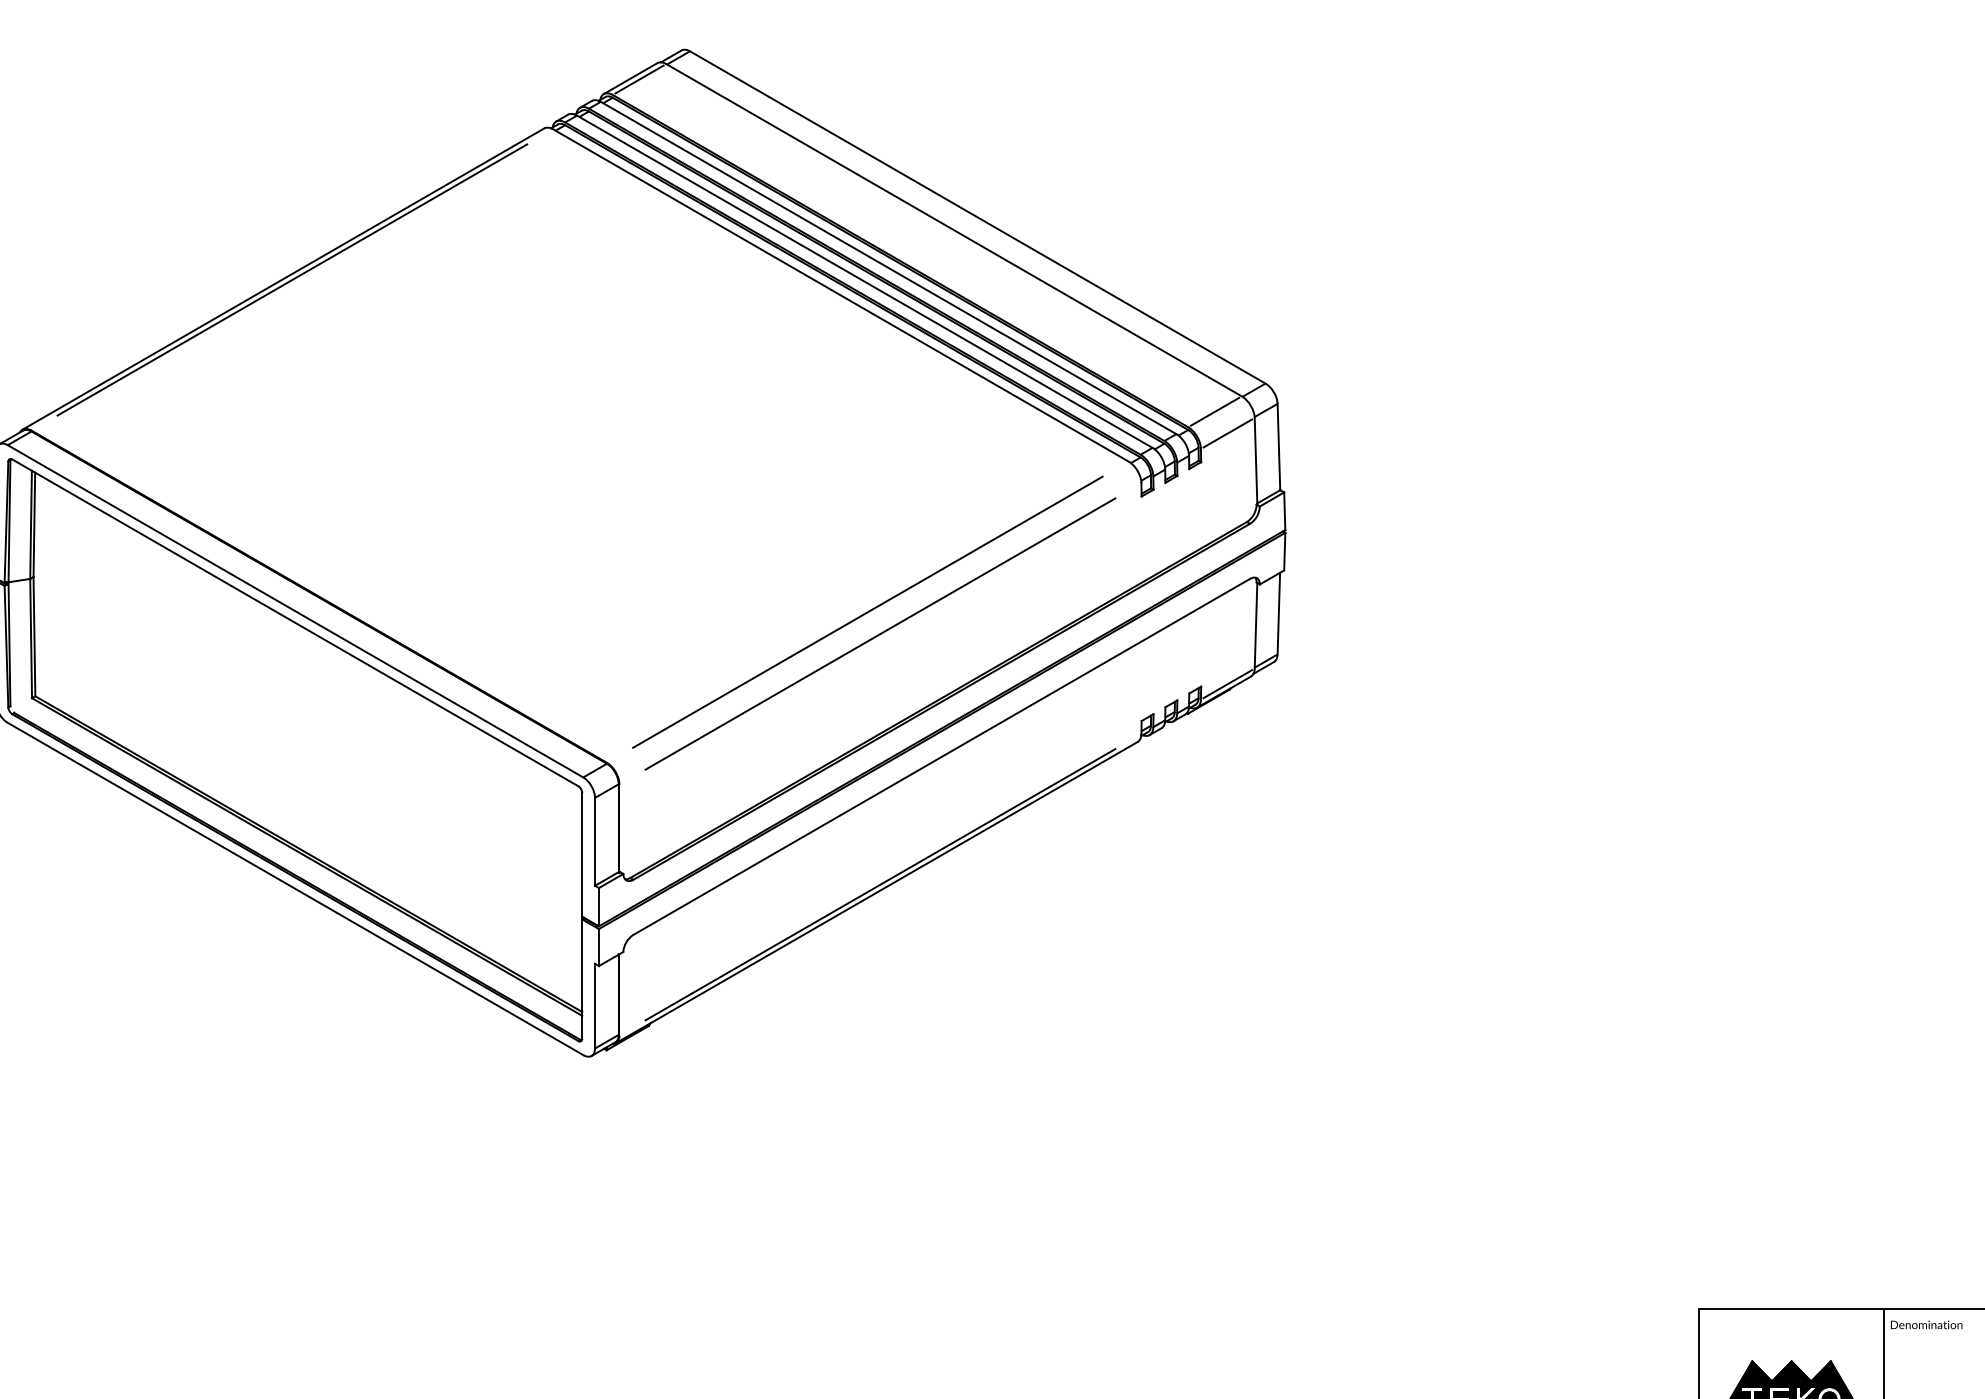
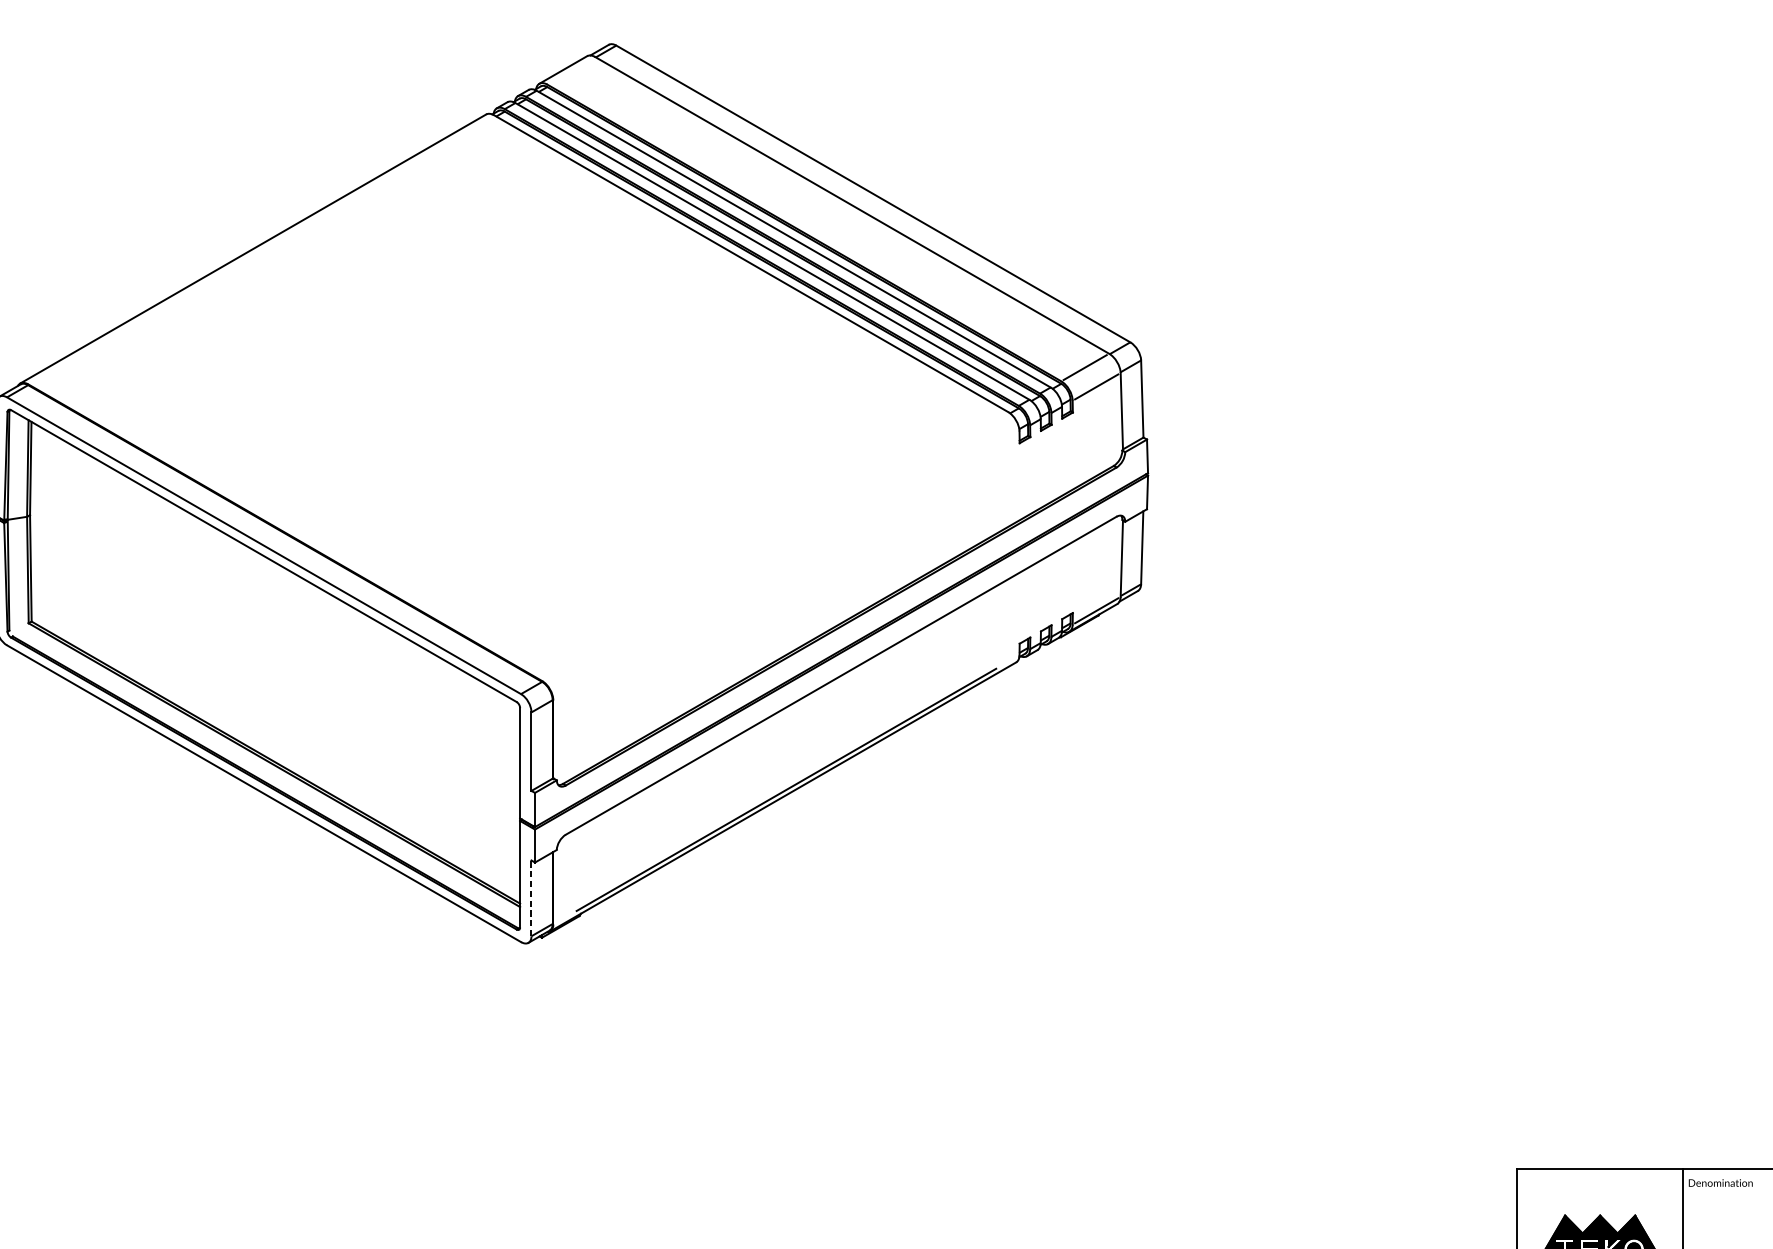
line: (639, 79) -> (571, 70), removed
line: (292, 279) -> (261, 249), removed
line: (867, 611) -> (774, 545), removed
line: (880, 633) -> (786, 565), removed
line: (594, 1005) -> (531, 897), solid -> dashed

